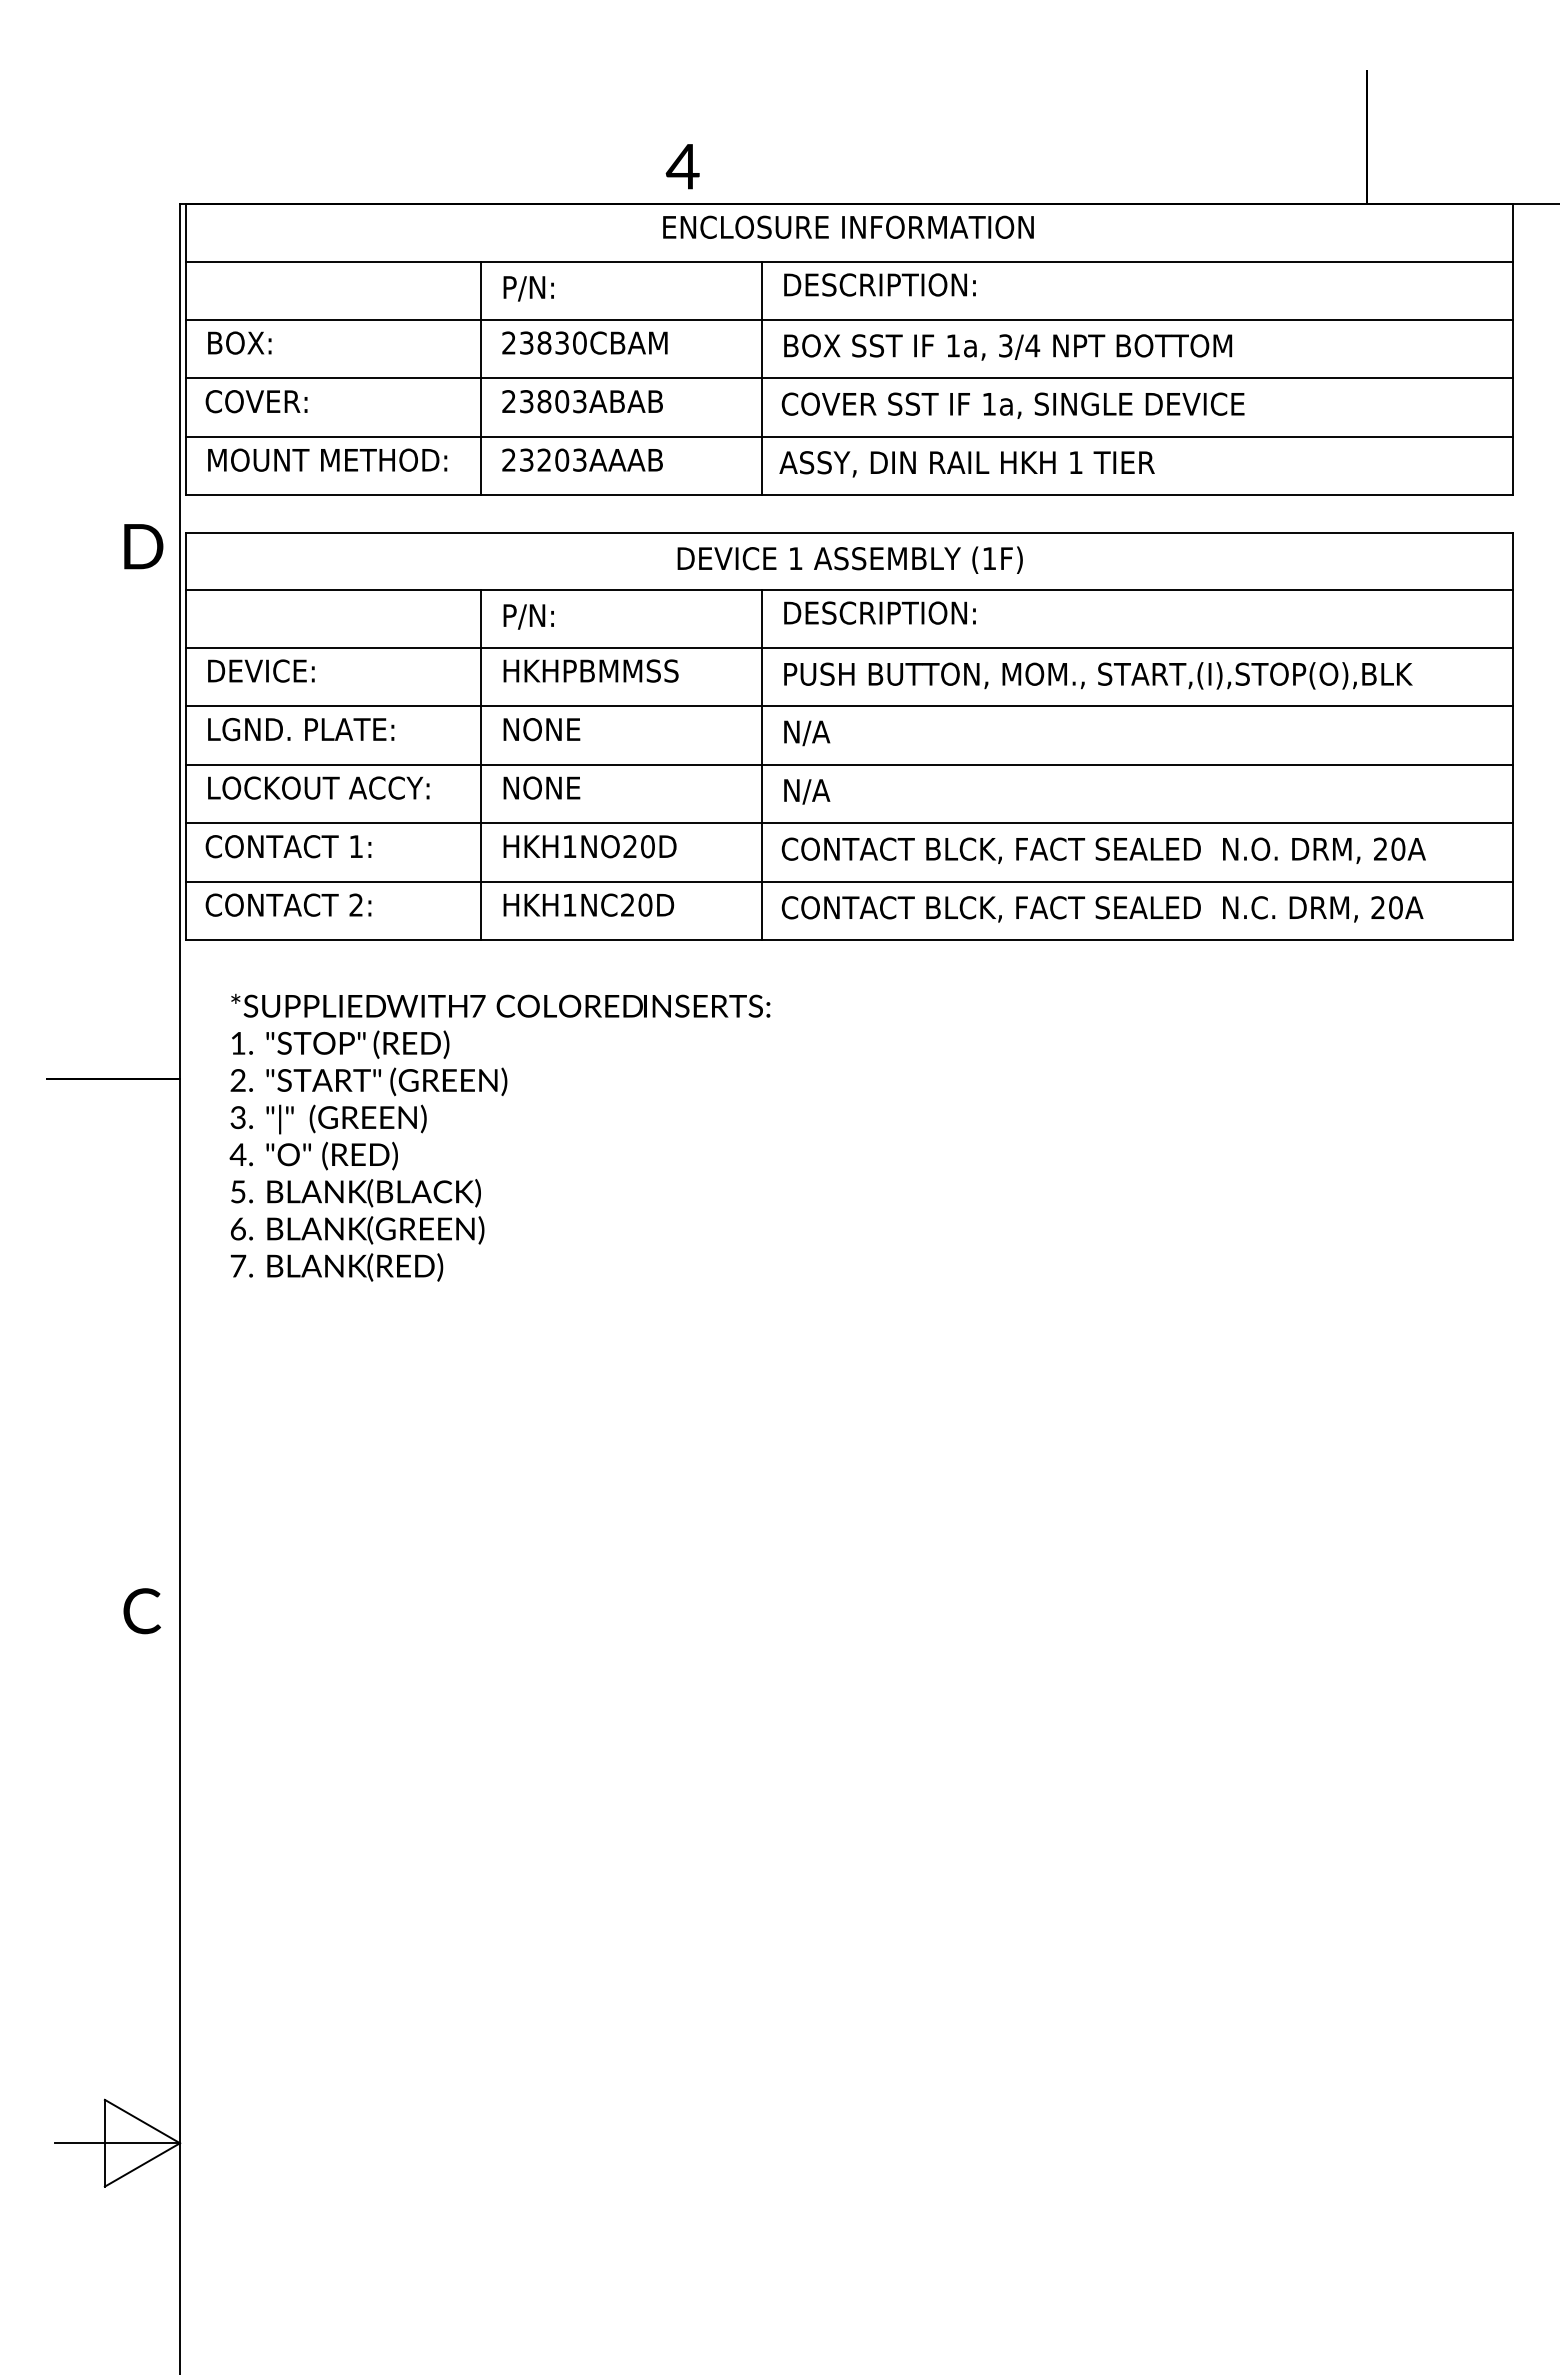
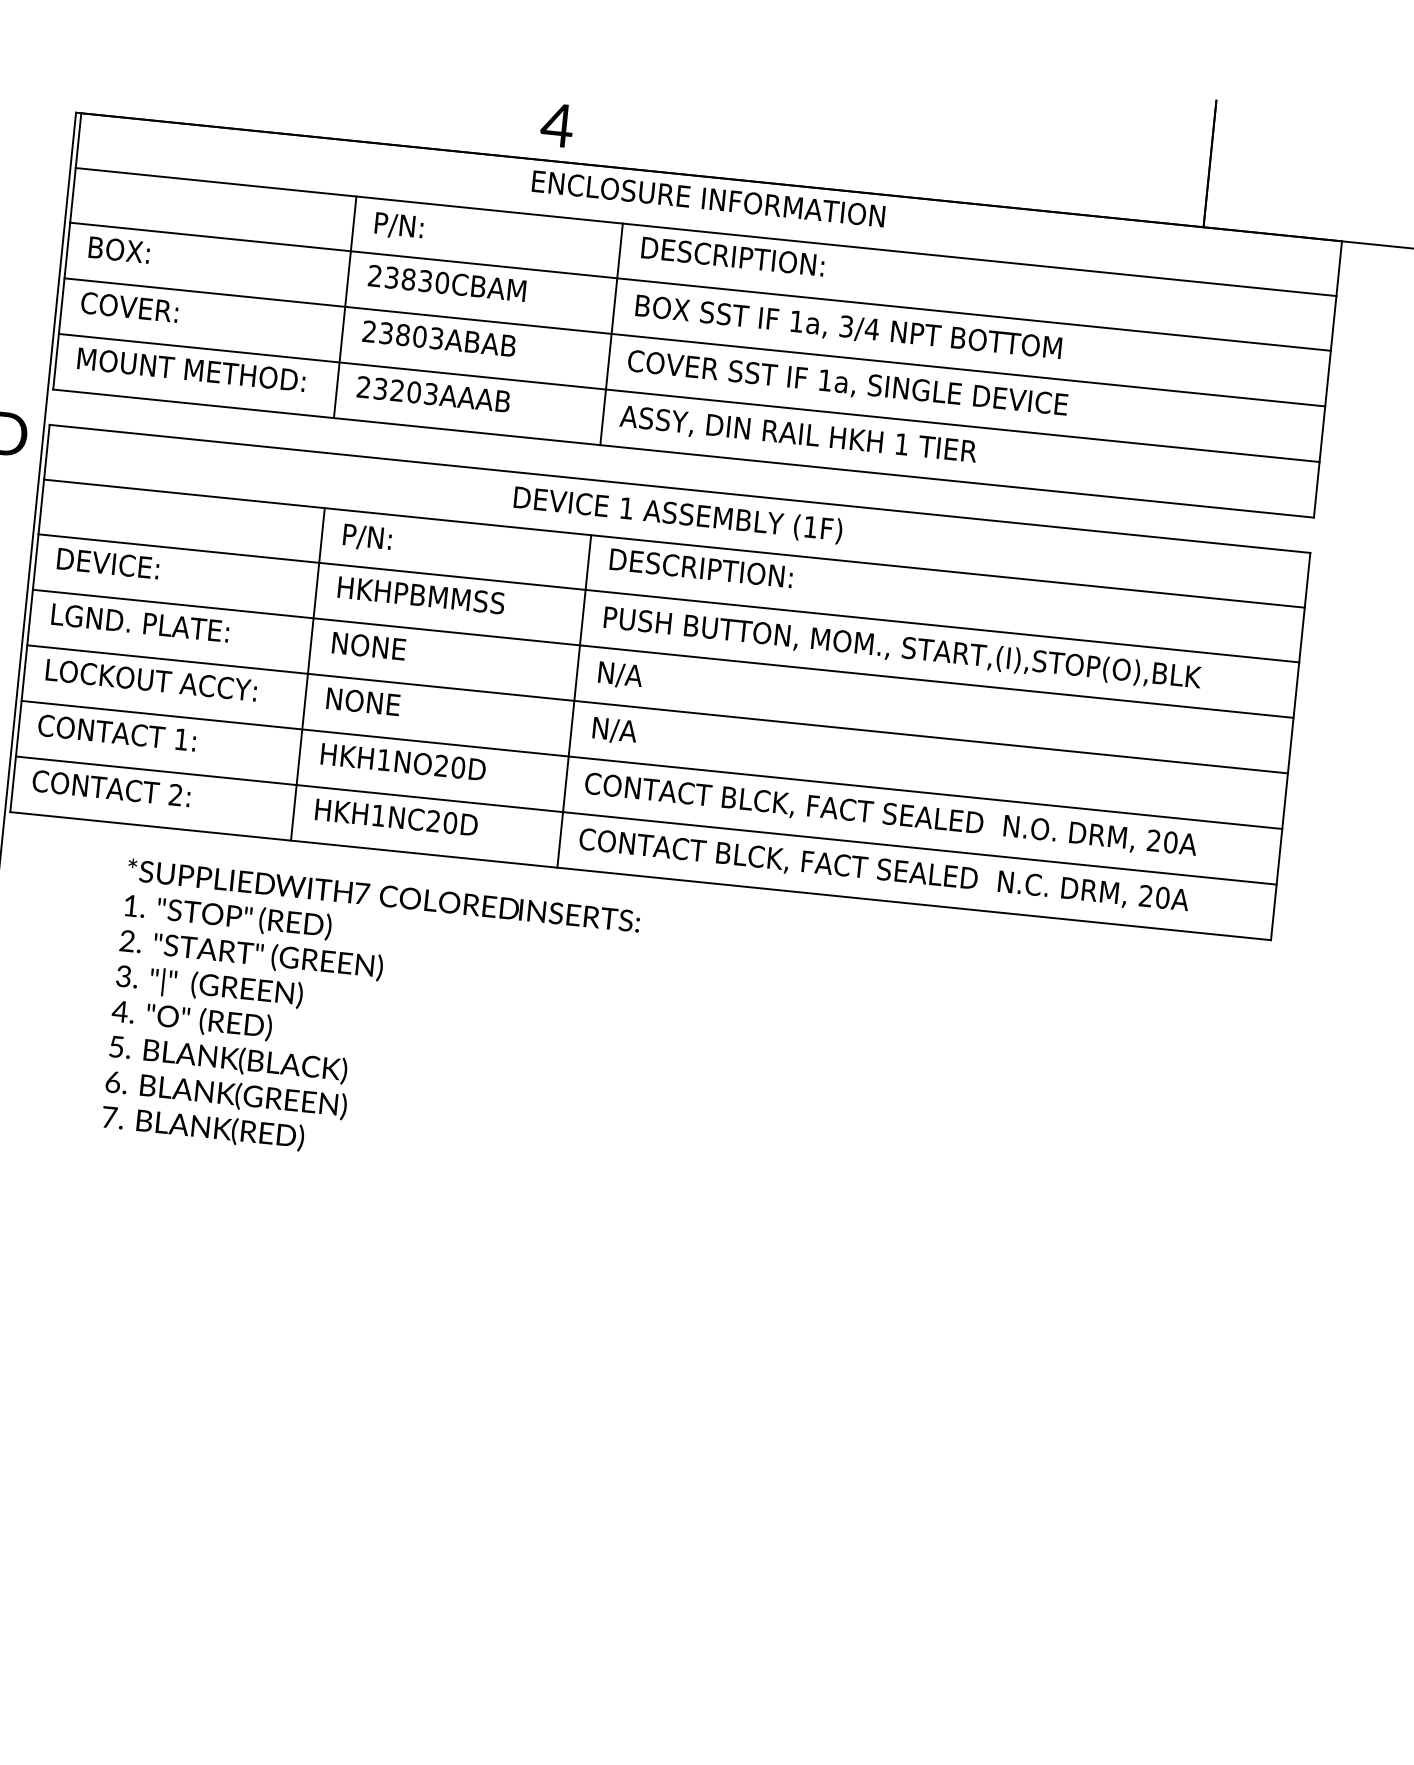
text: (499, 1137) -> (369, 1020), moved

